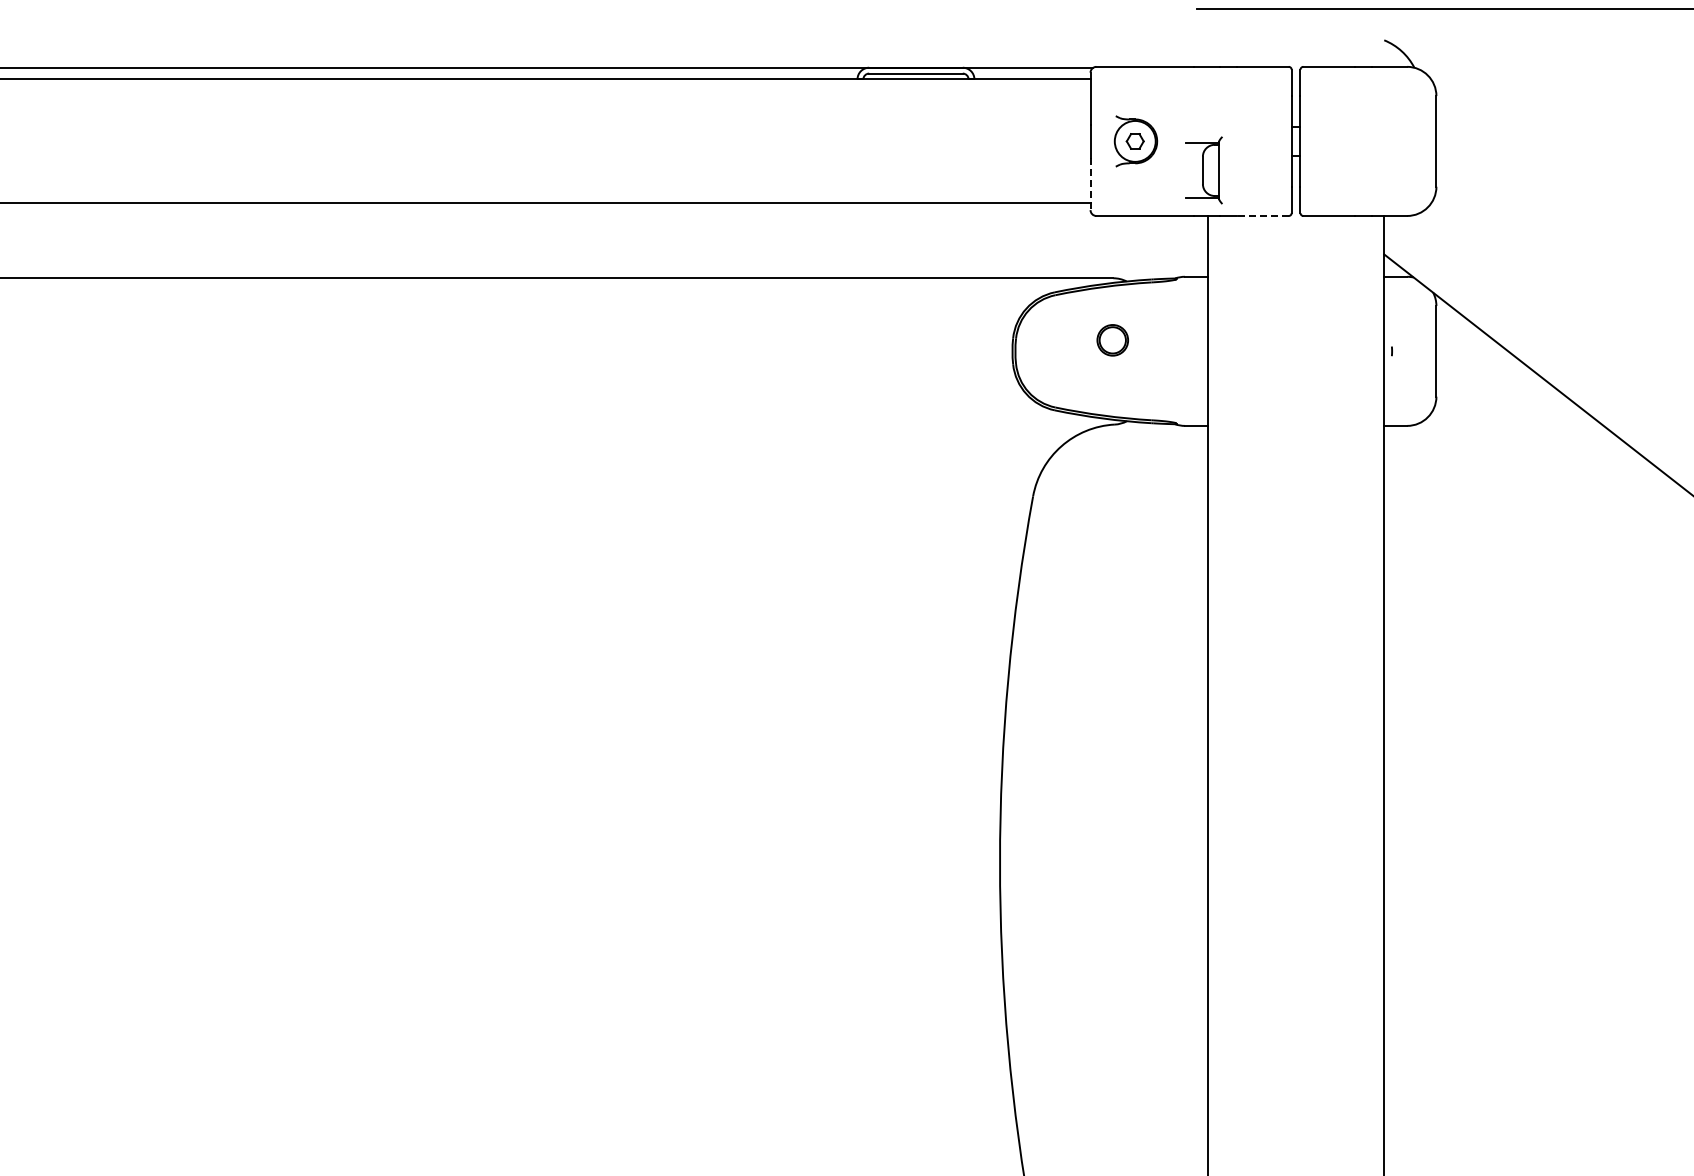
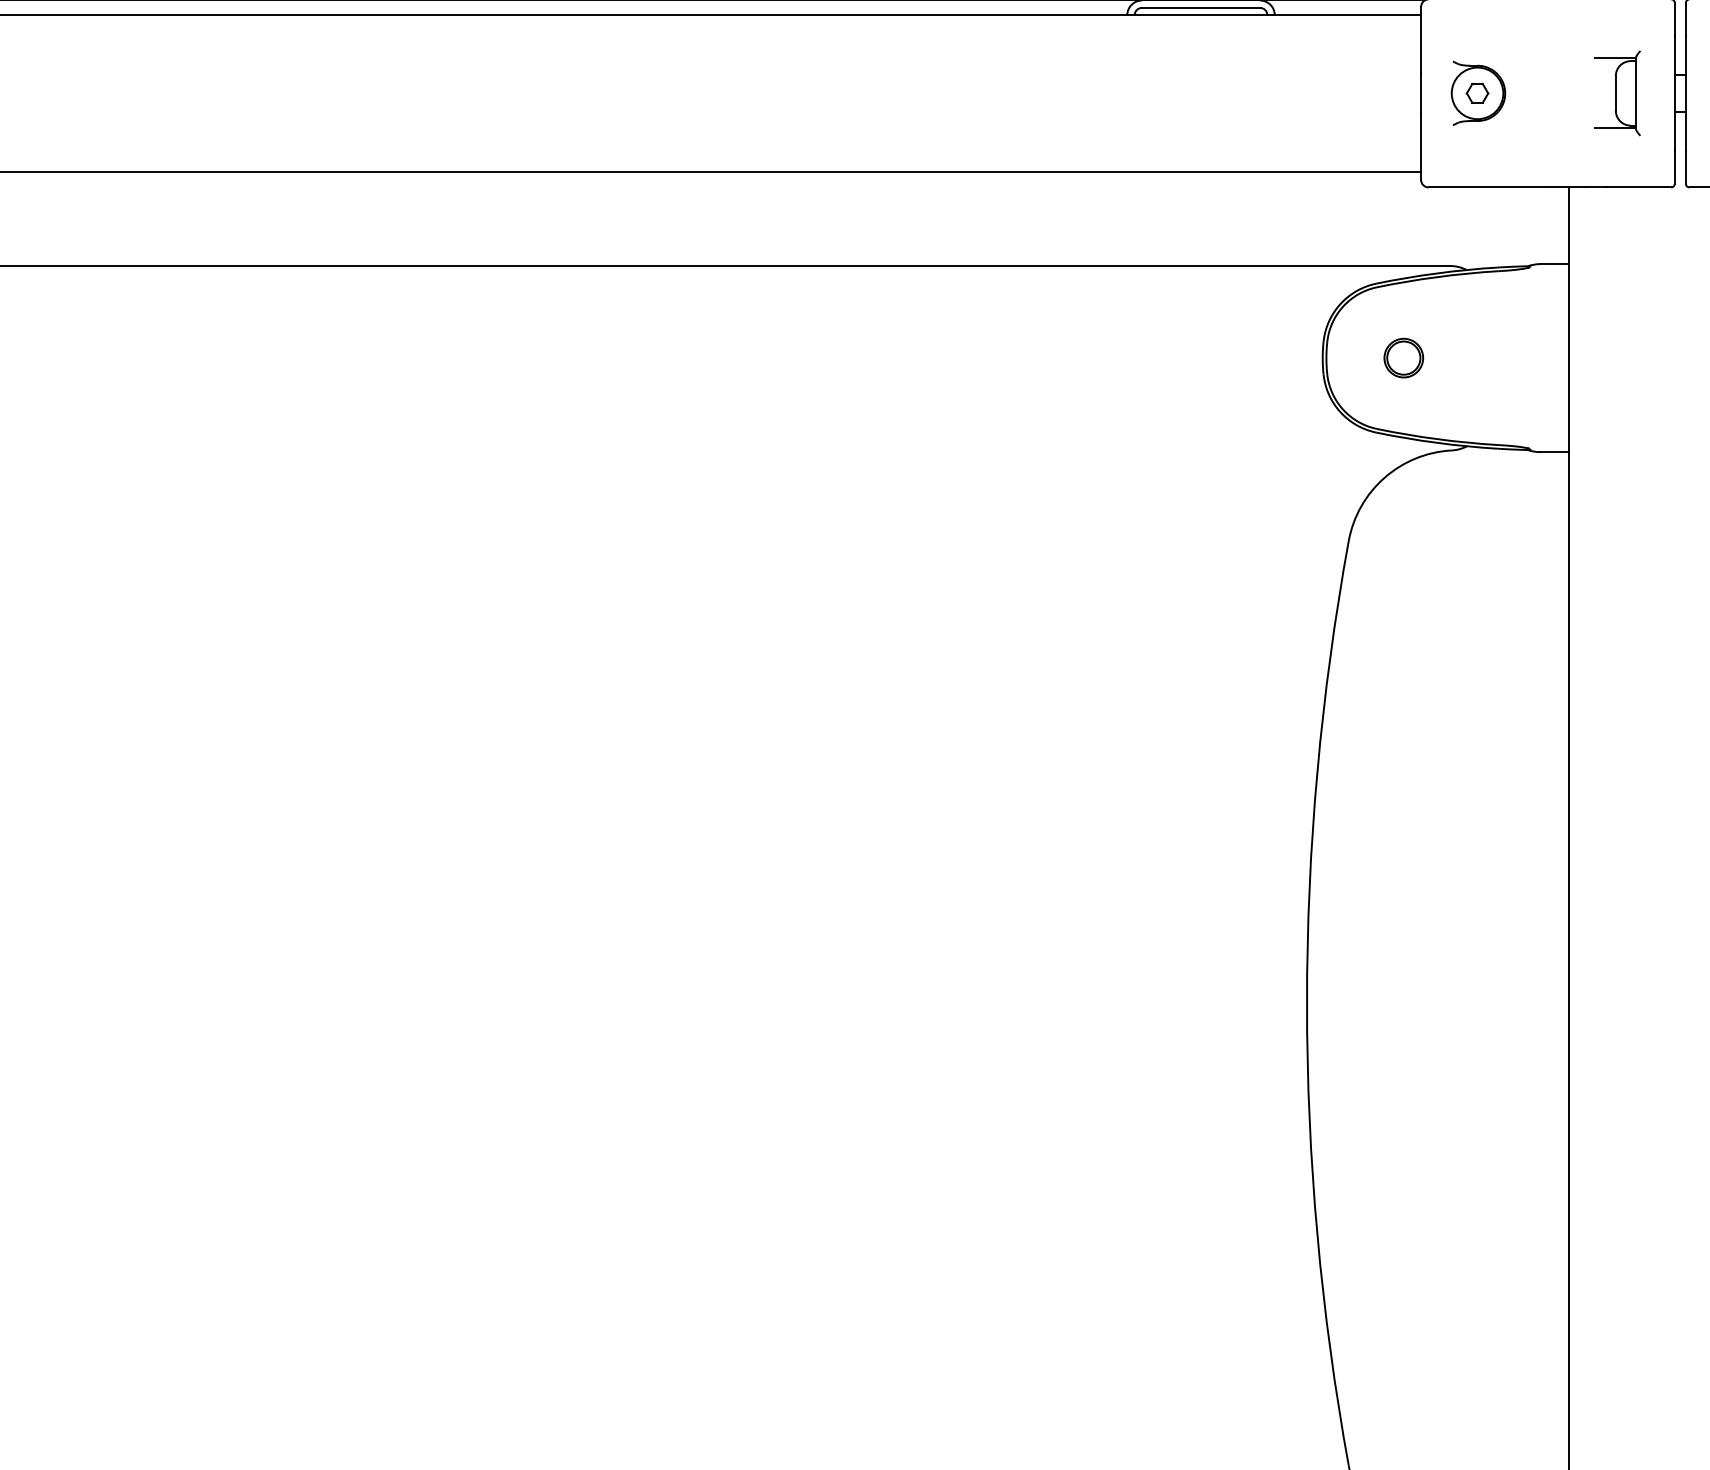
part: (1203, 170) -> (1616, 93), moved
line: (1090, 184) -> (1421, 147), dashed -> solid
line: (1263, 215) -> (1639, 186), dashed -> solid
part: (1112, 340) -> (1403, 358), moved

